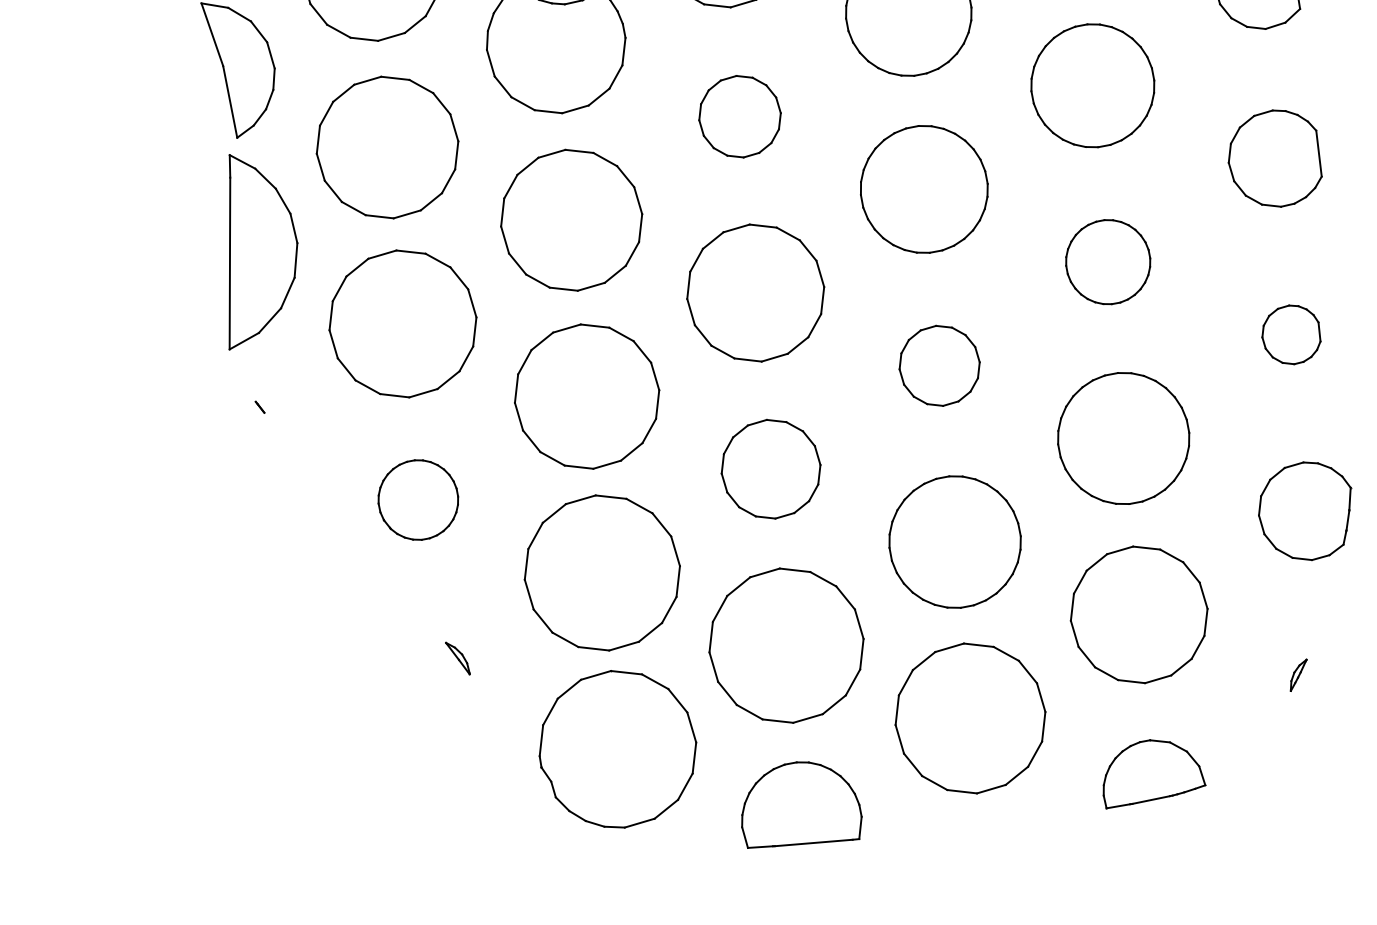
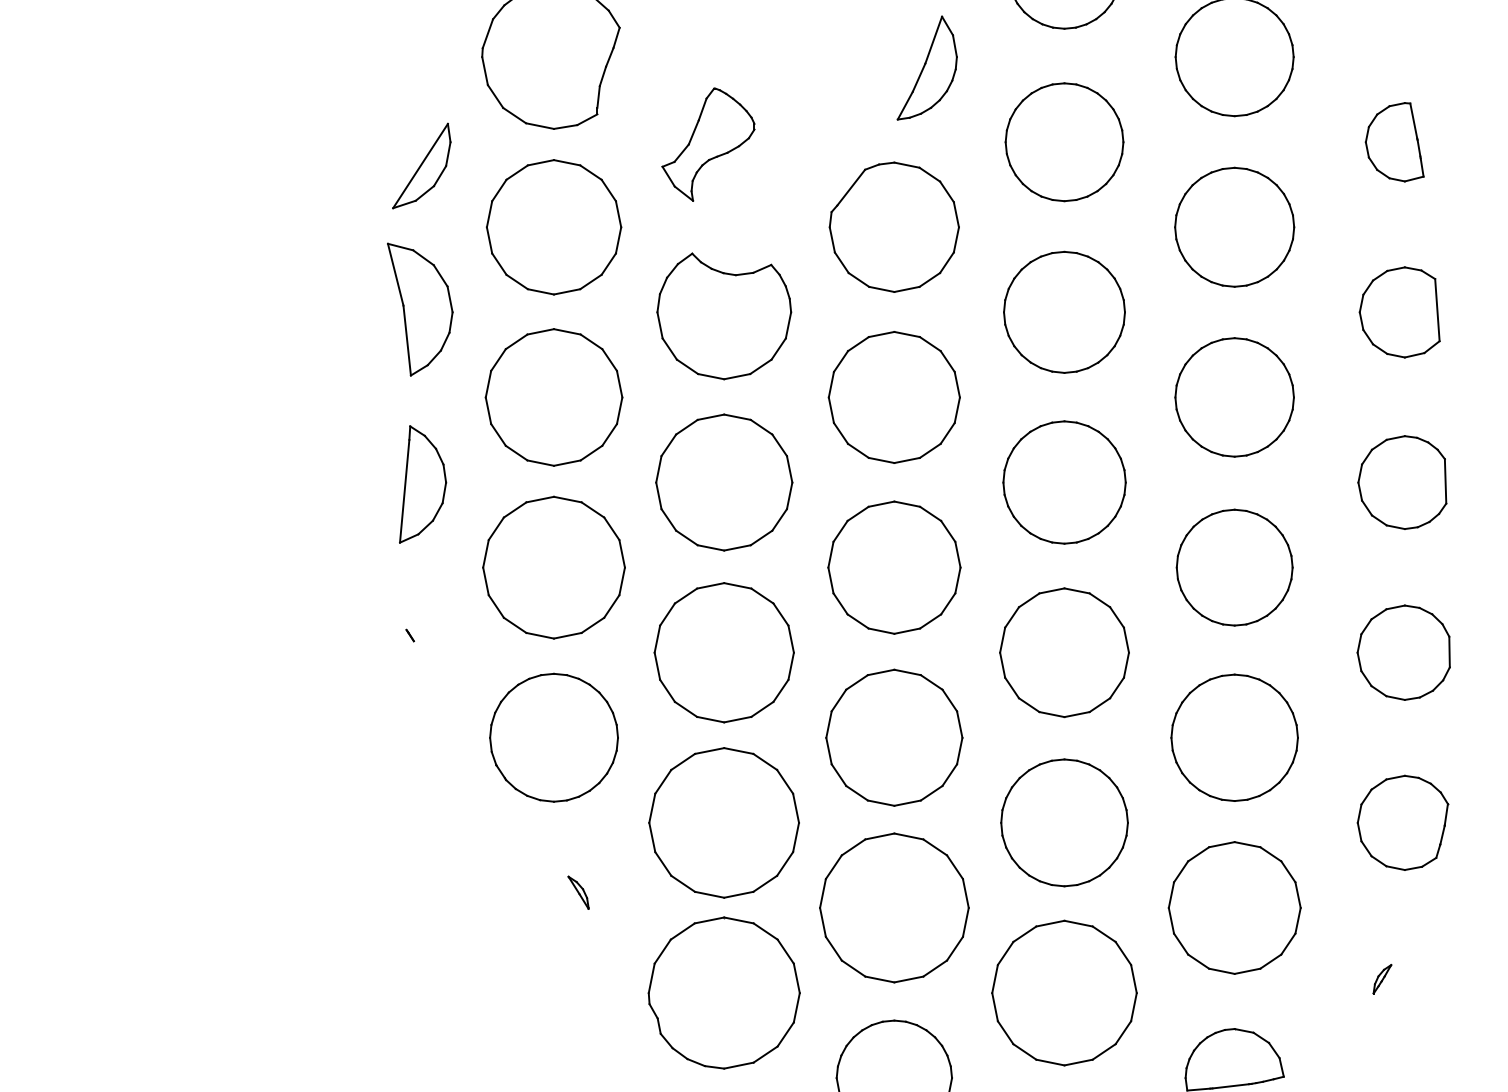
part: (739, 116) -> (893, 397), size x1.67
part: (260, 249) -> (423, 484), size x0.62
part: (1108, 262) -> (1234, 567), size x1.43
part: (1290, 334) -> (1403, 652), size x1.67
part: (939, 365) -> (1064, 652), size x1.67
part: (771, 469) -> (894, 737), size x1.43
part: (417, 499) -> (553, 737), size x1.67

